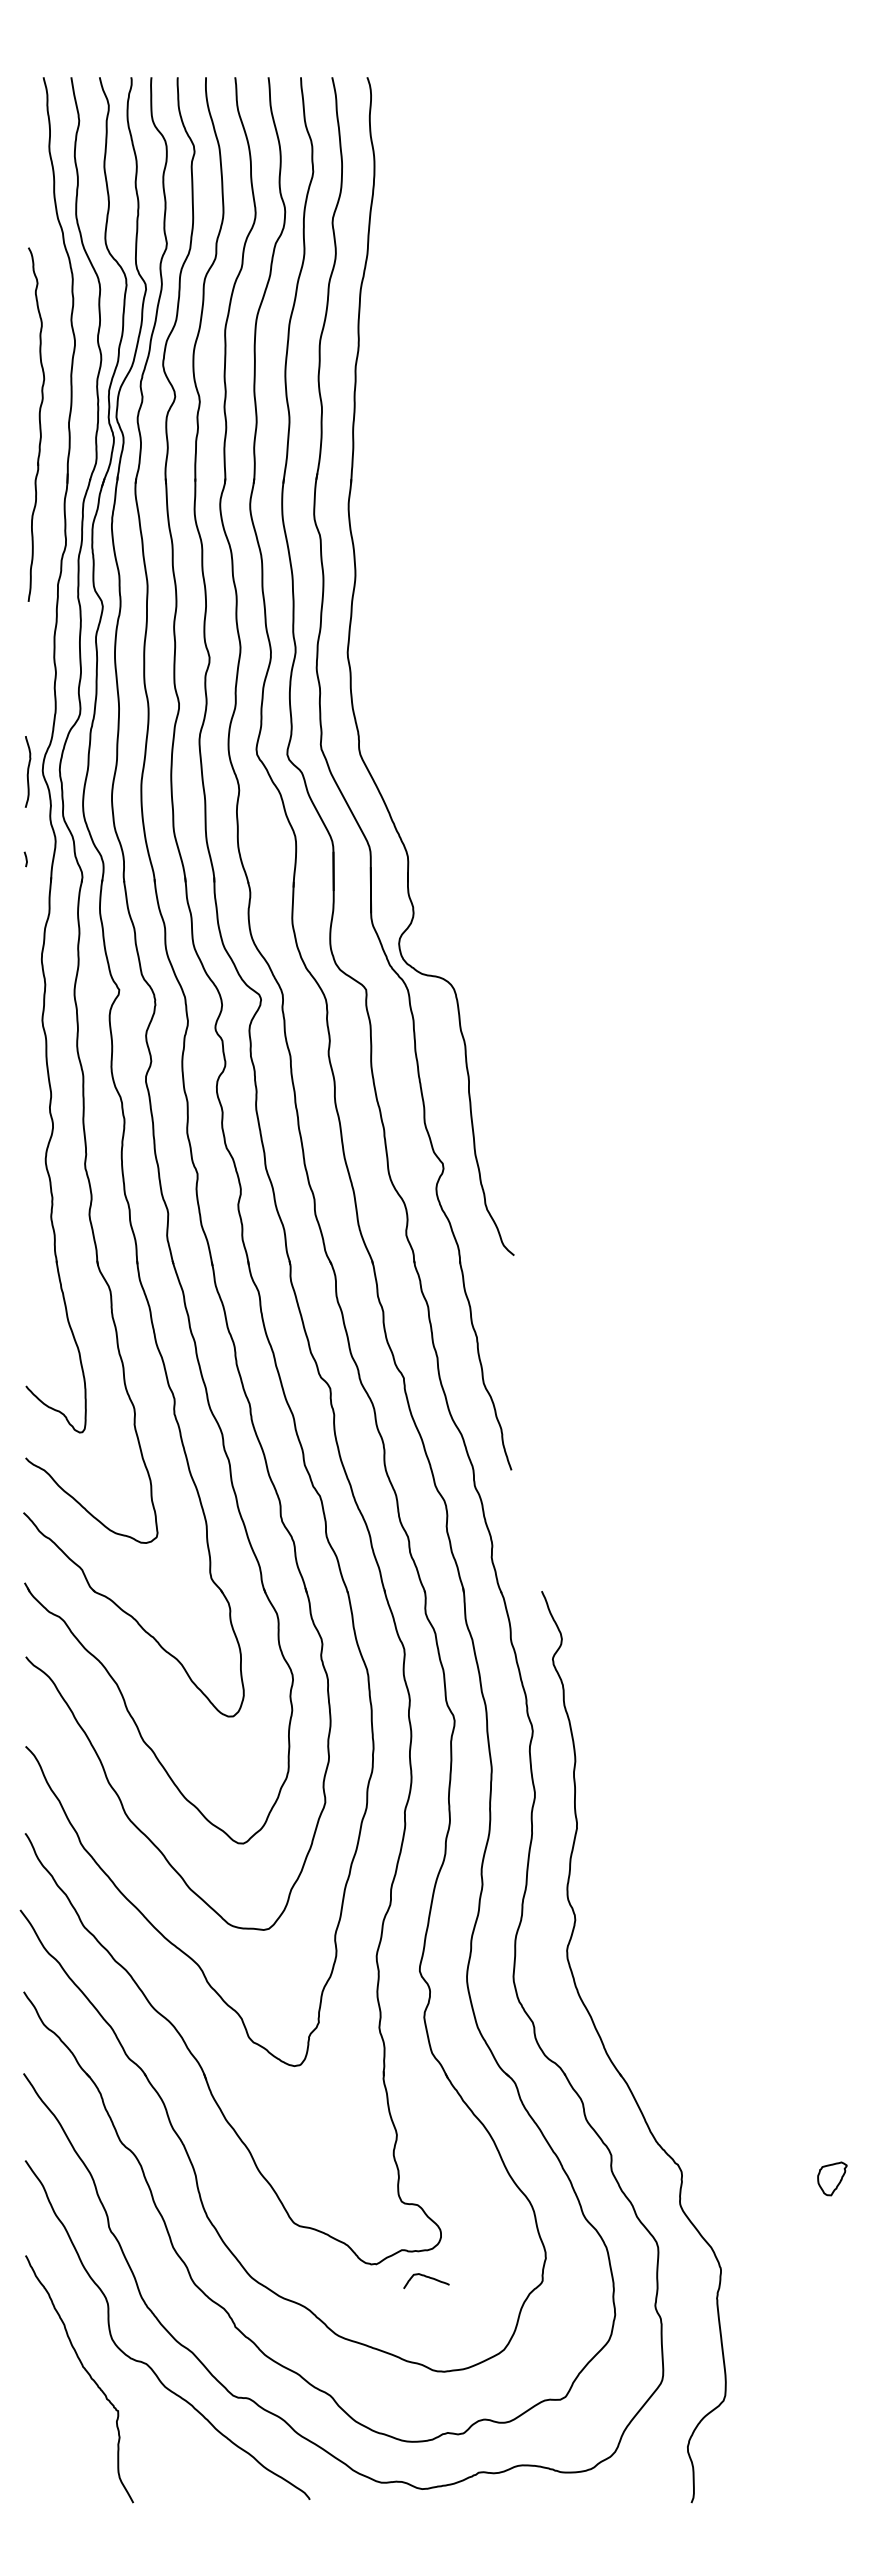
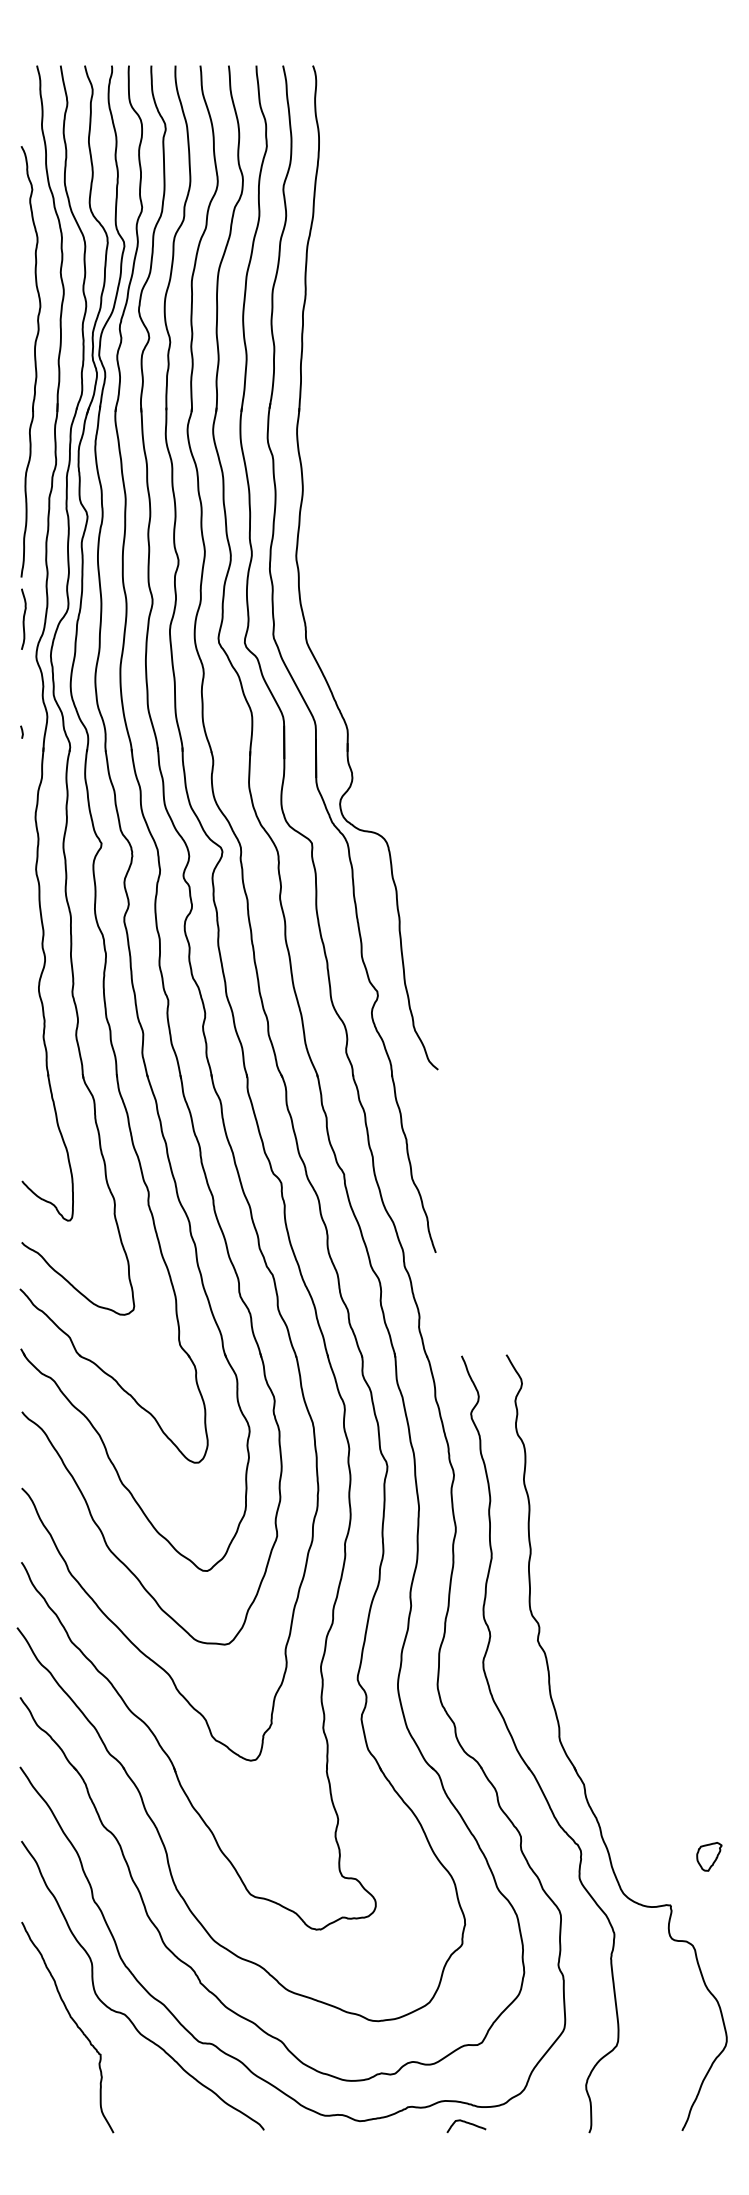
part: (36, 424) -> (31, 361), size x1.43
curve: (27, 771) -> (23, 618), moved
part: (674, 2072) -> (574, 1766), added
curve: (428, 2278) -> (468, 2124), moved

